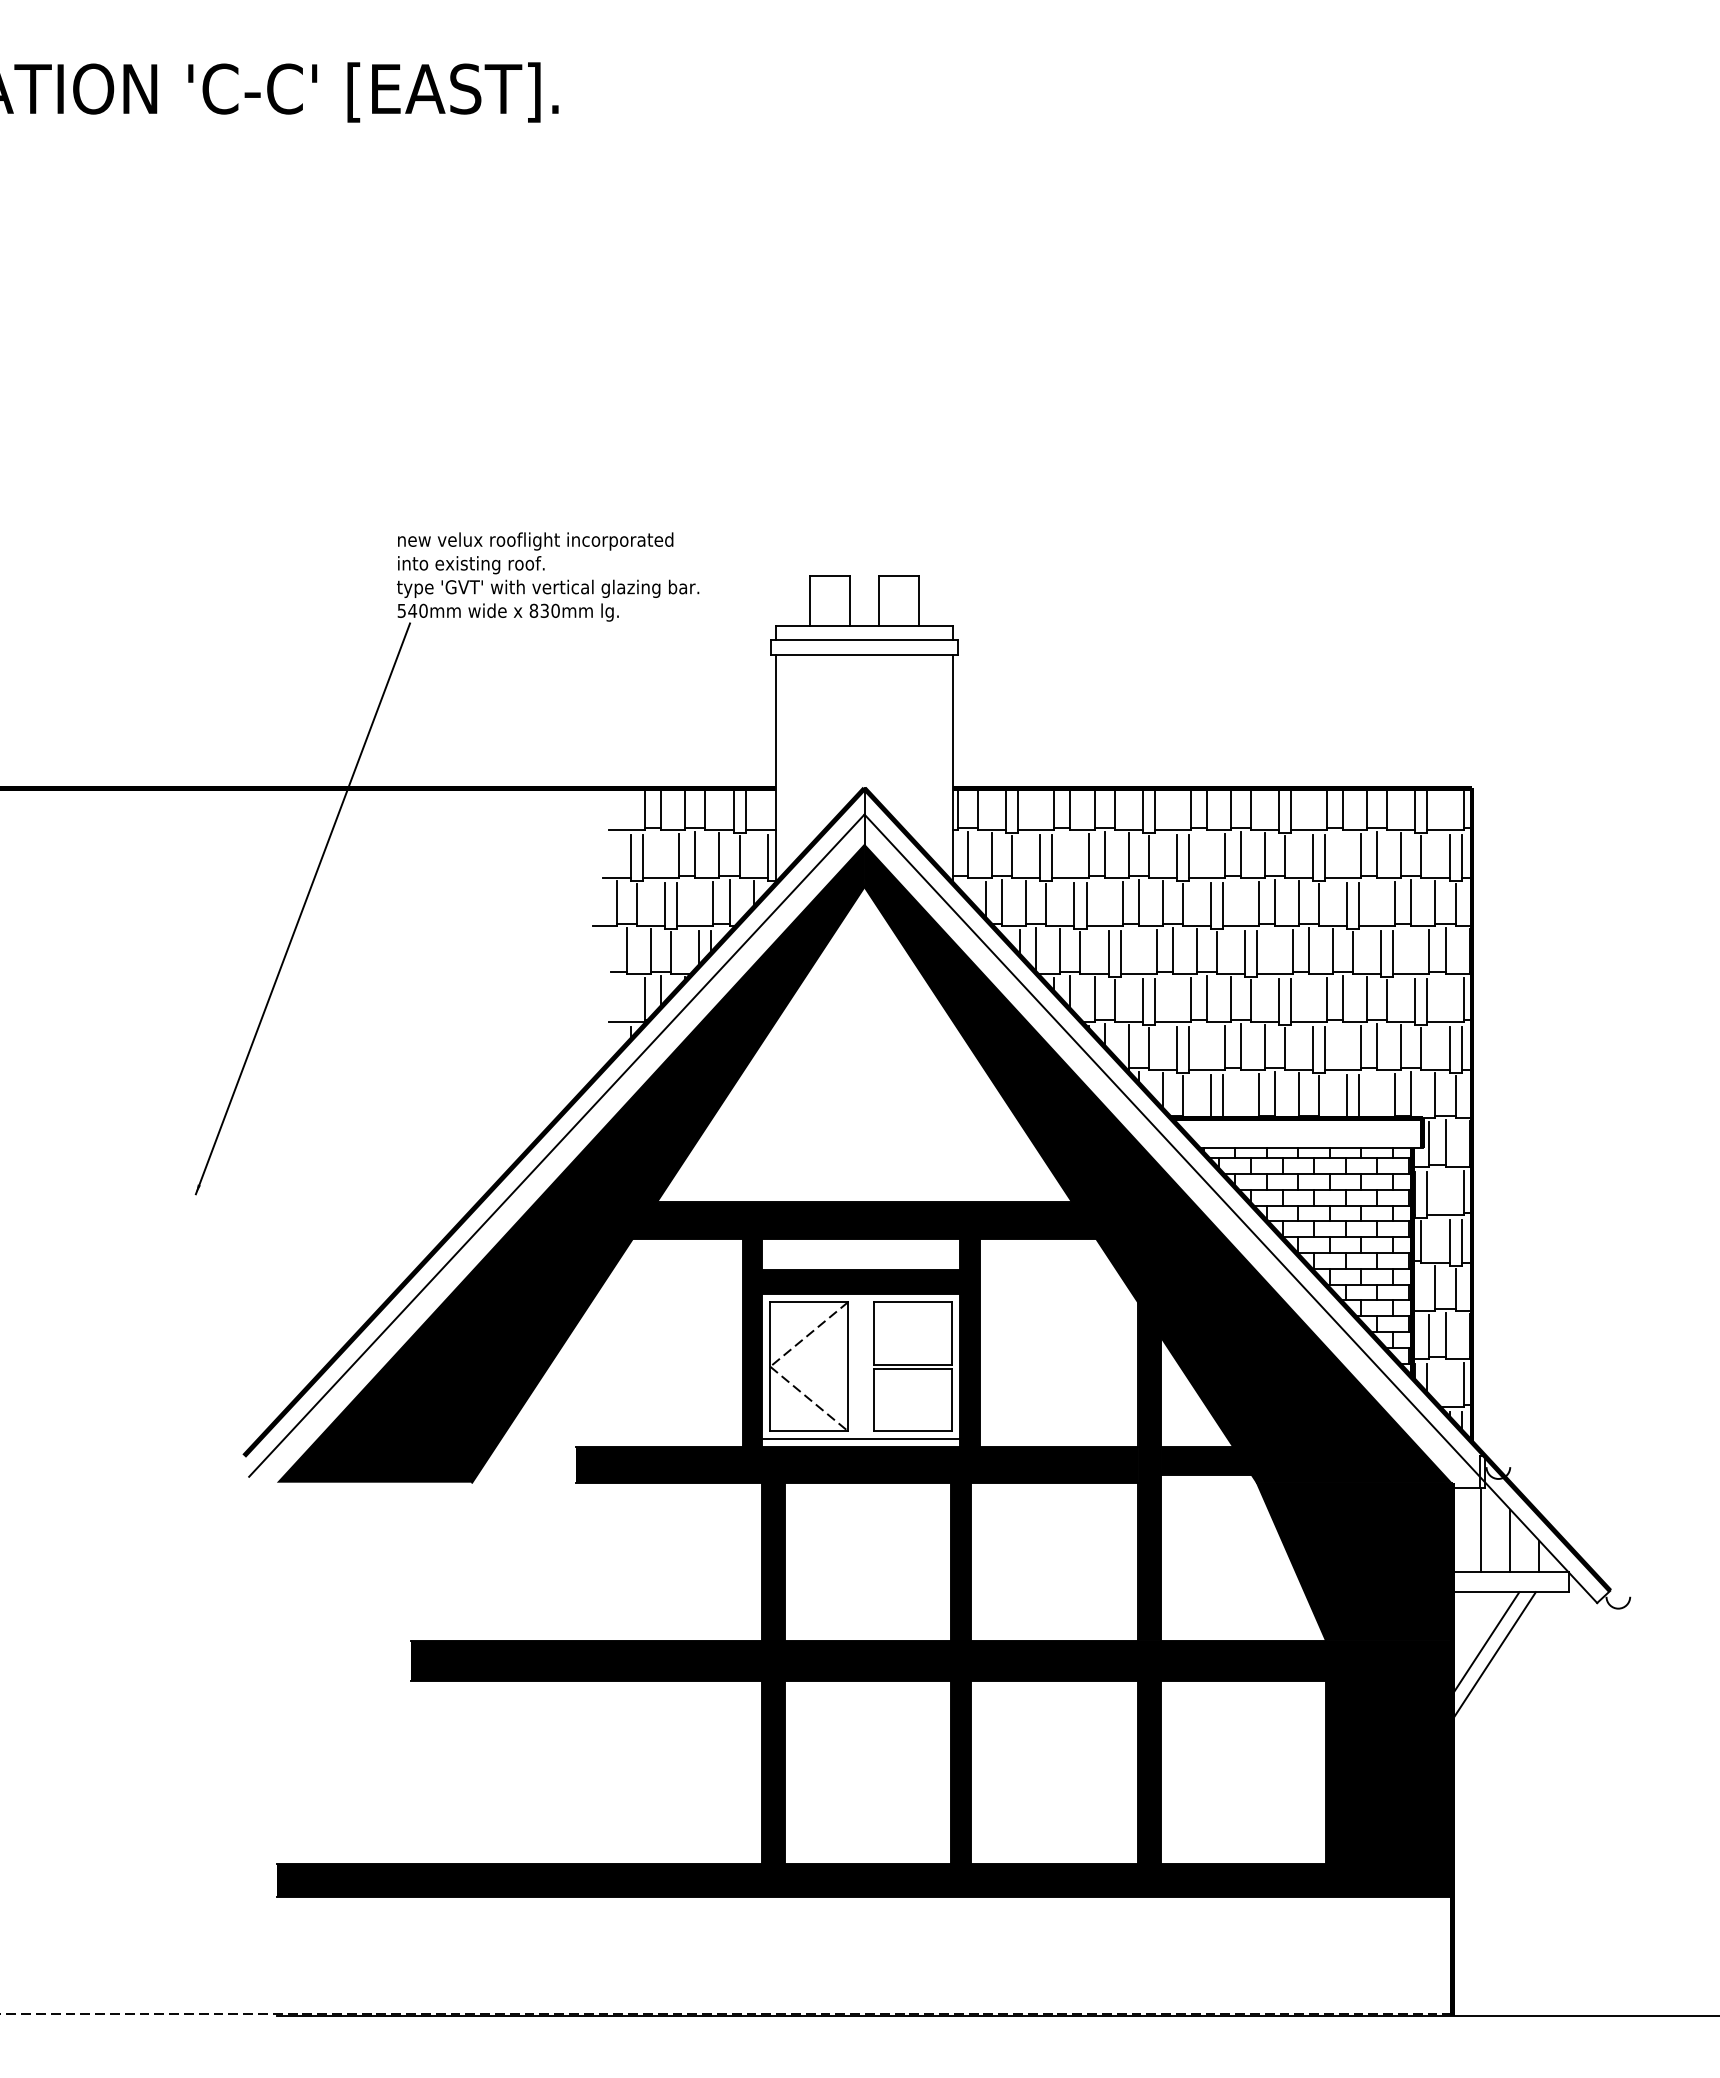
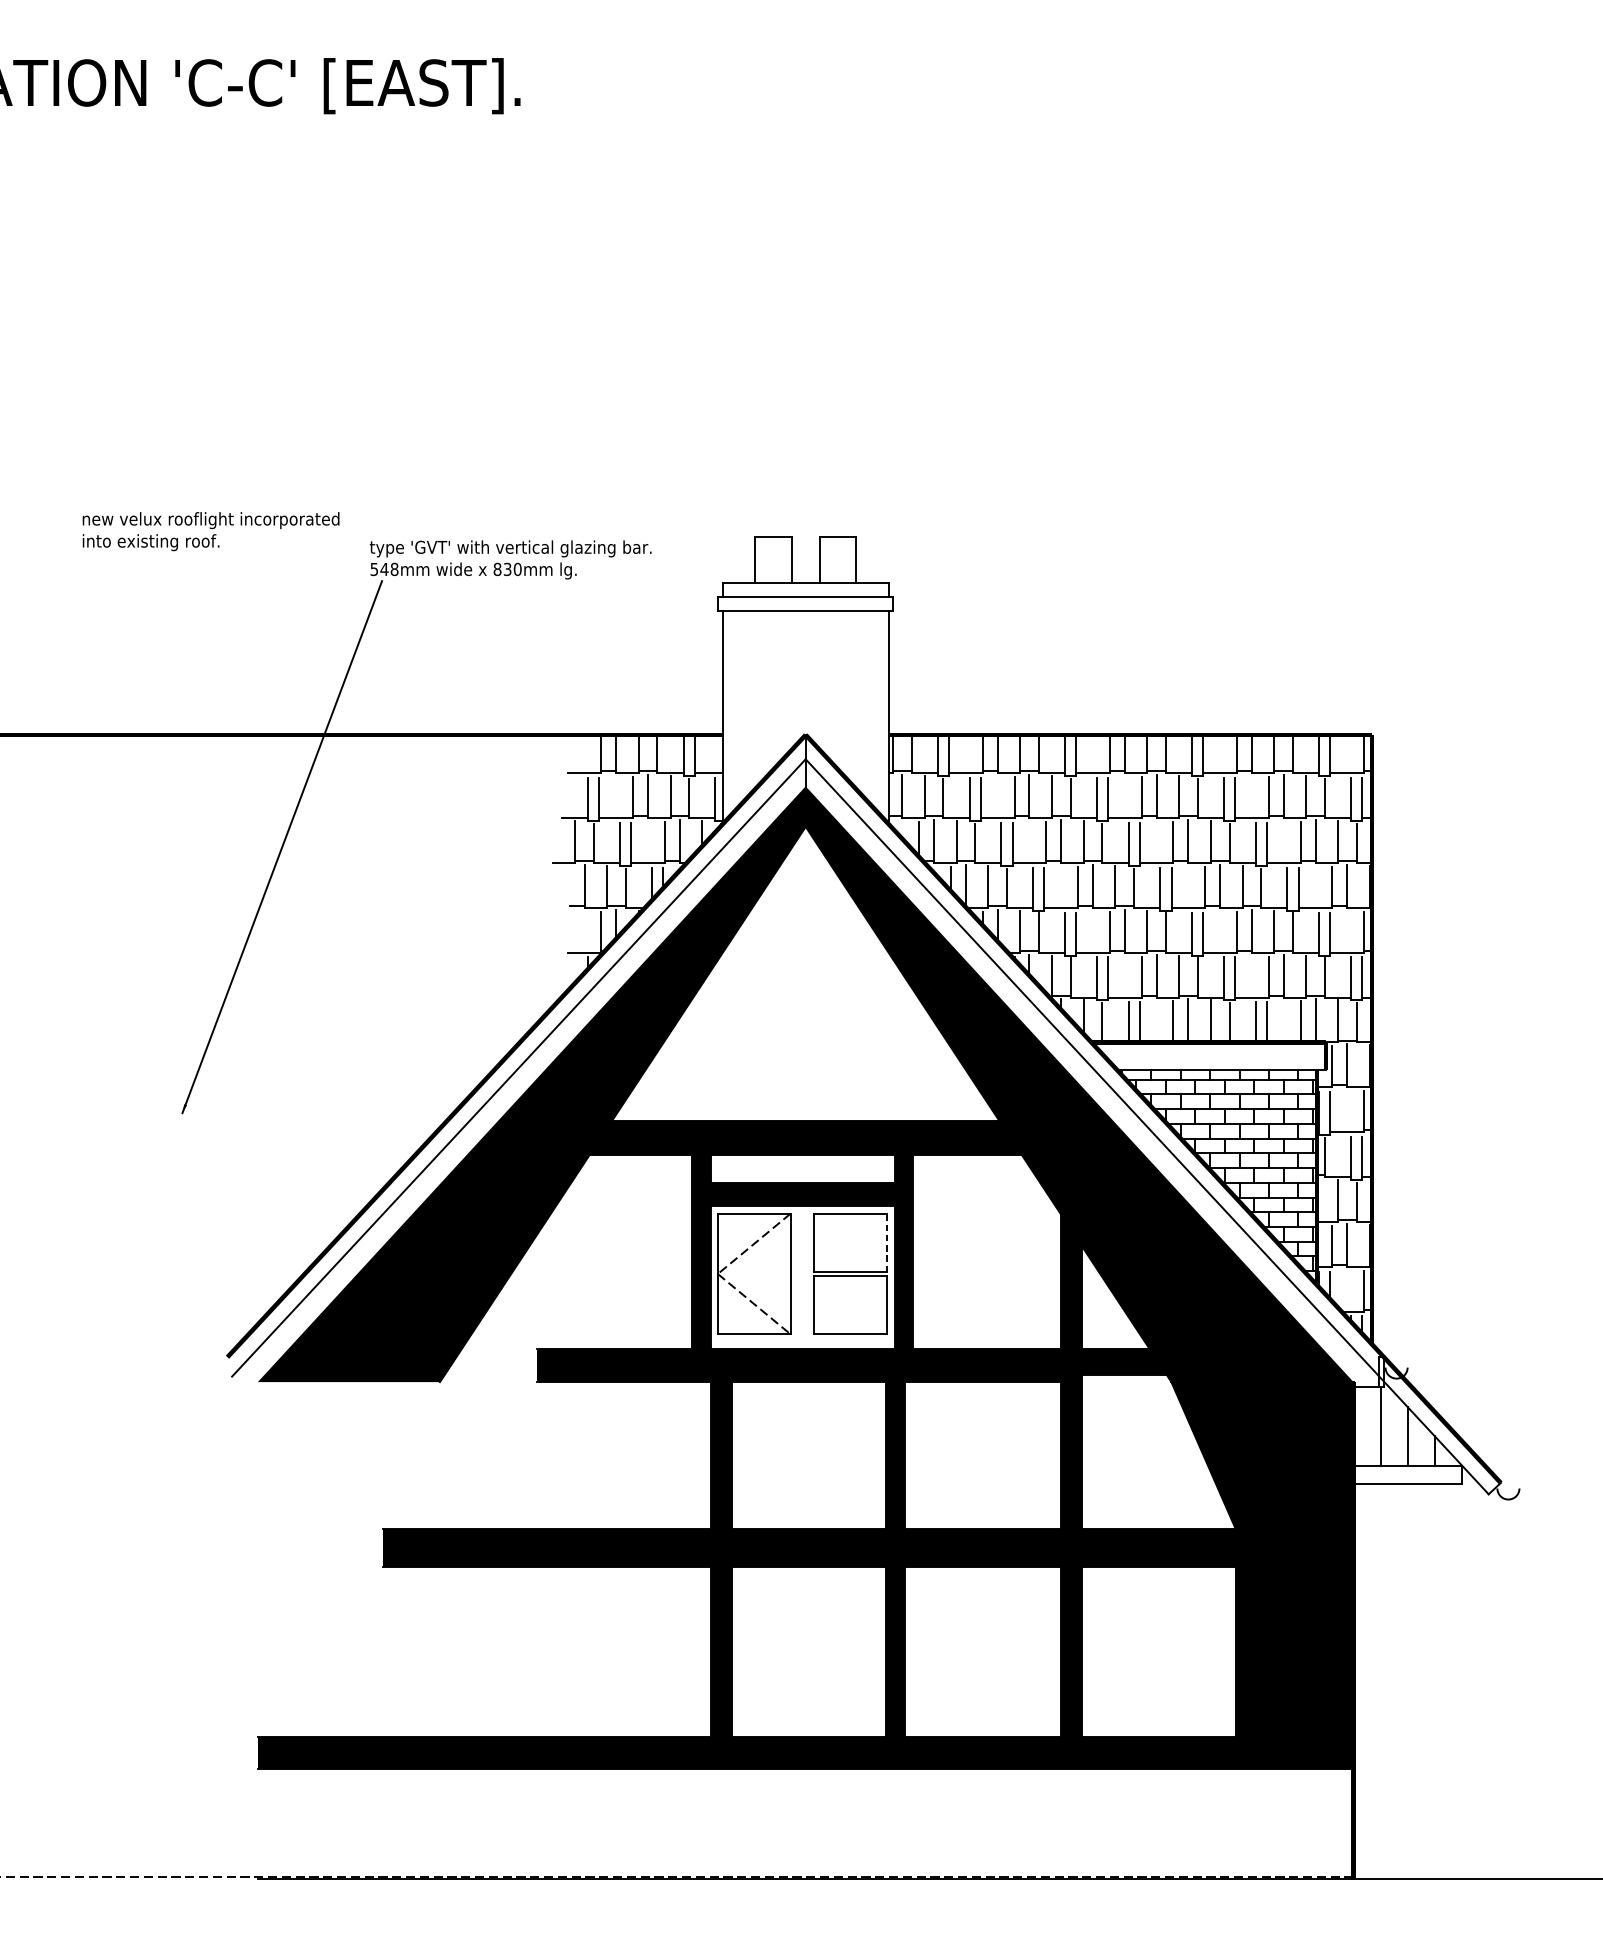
text: (535, 553) -> (210, 531), moved
text: (423, 610) -> (394, 569), 540mm -> 548mm
line: (951, 1332) -> (886, 1242), solid -> dashed
line: (860, 1439) -> (801, 1341), removed
line: (1485, 1643) -> (1384, 1532), removed
line: (1493, 1656) -> (1392, 1544), removed

